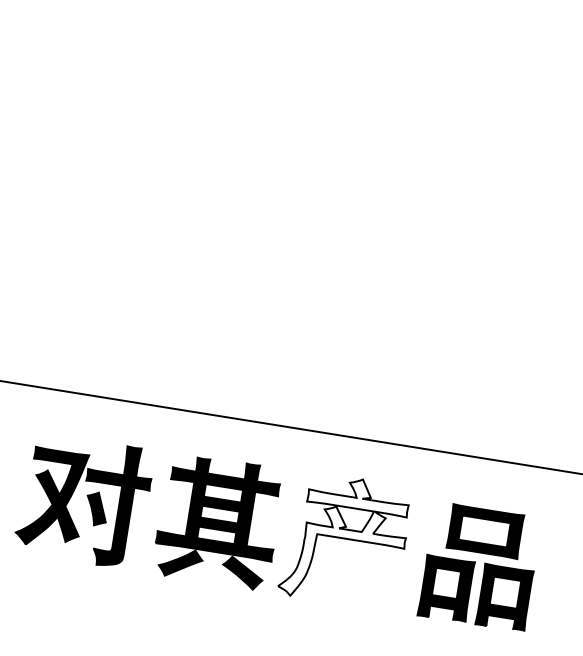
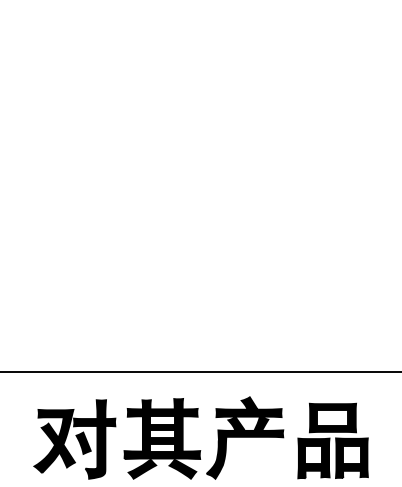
fill: (344, 539) -> (244, 437), added

